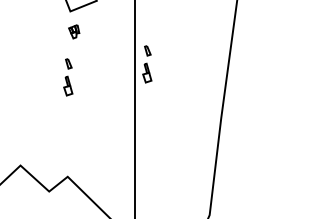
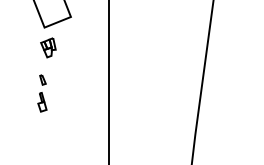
part: (73, 31) -> (47, 47), size x1.43
part: (147, 64) -> (121, 80), removed

